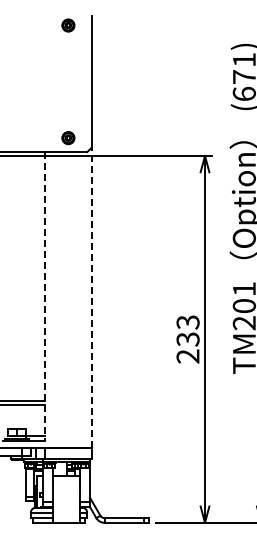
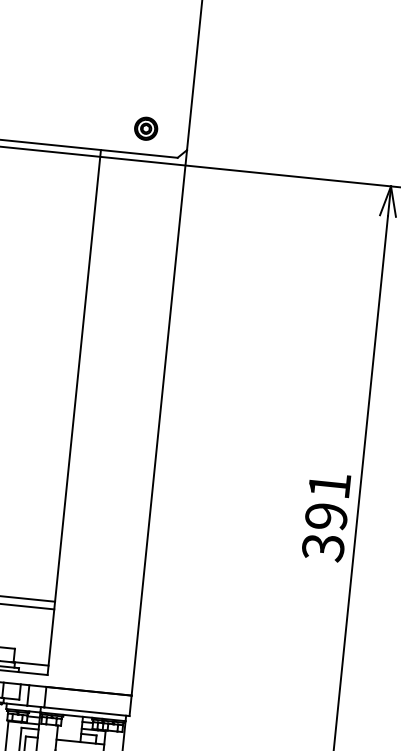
line: (44, 297) -> (73, 413), dashed -> solid
line: (91, 297) -> (158, 422), dashed -> solid
text: (187, 339) -> (325, 516), 233 -> 391

